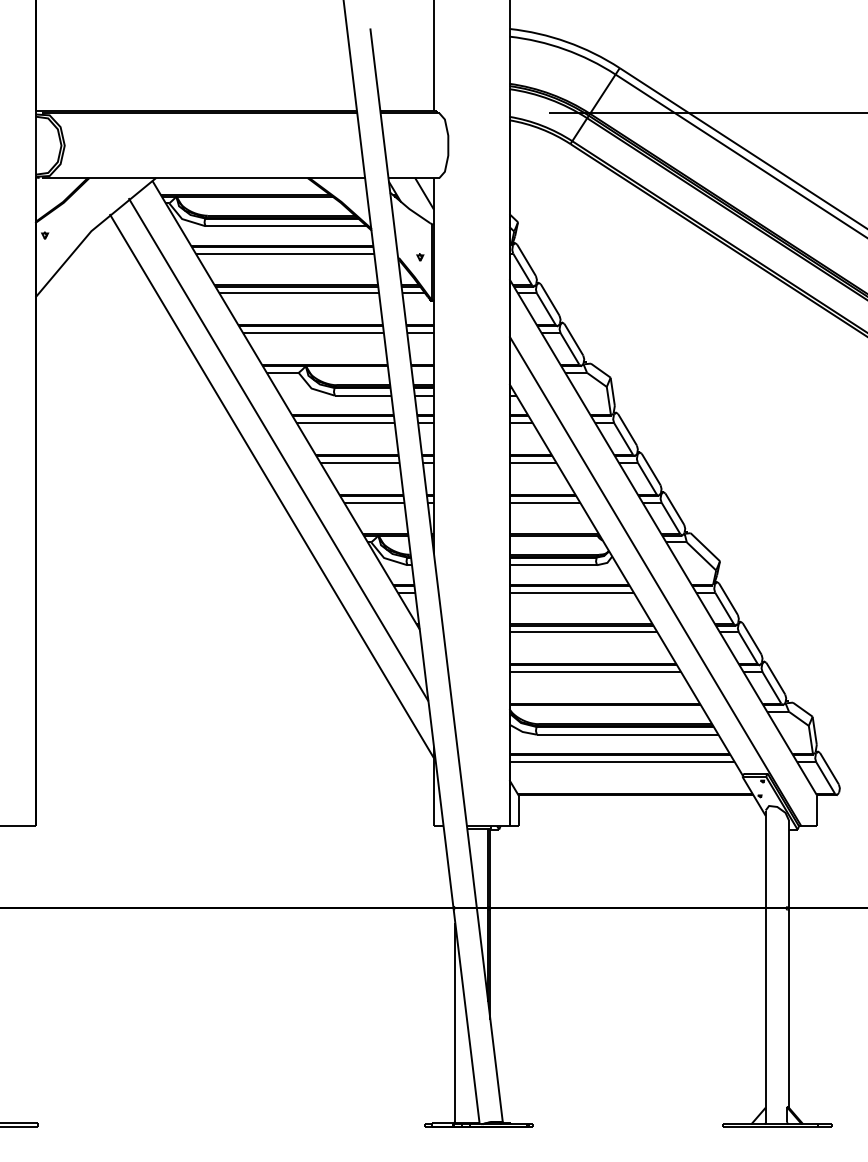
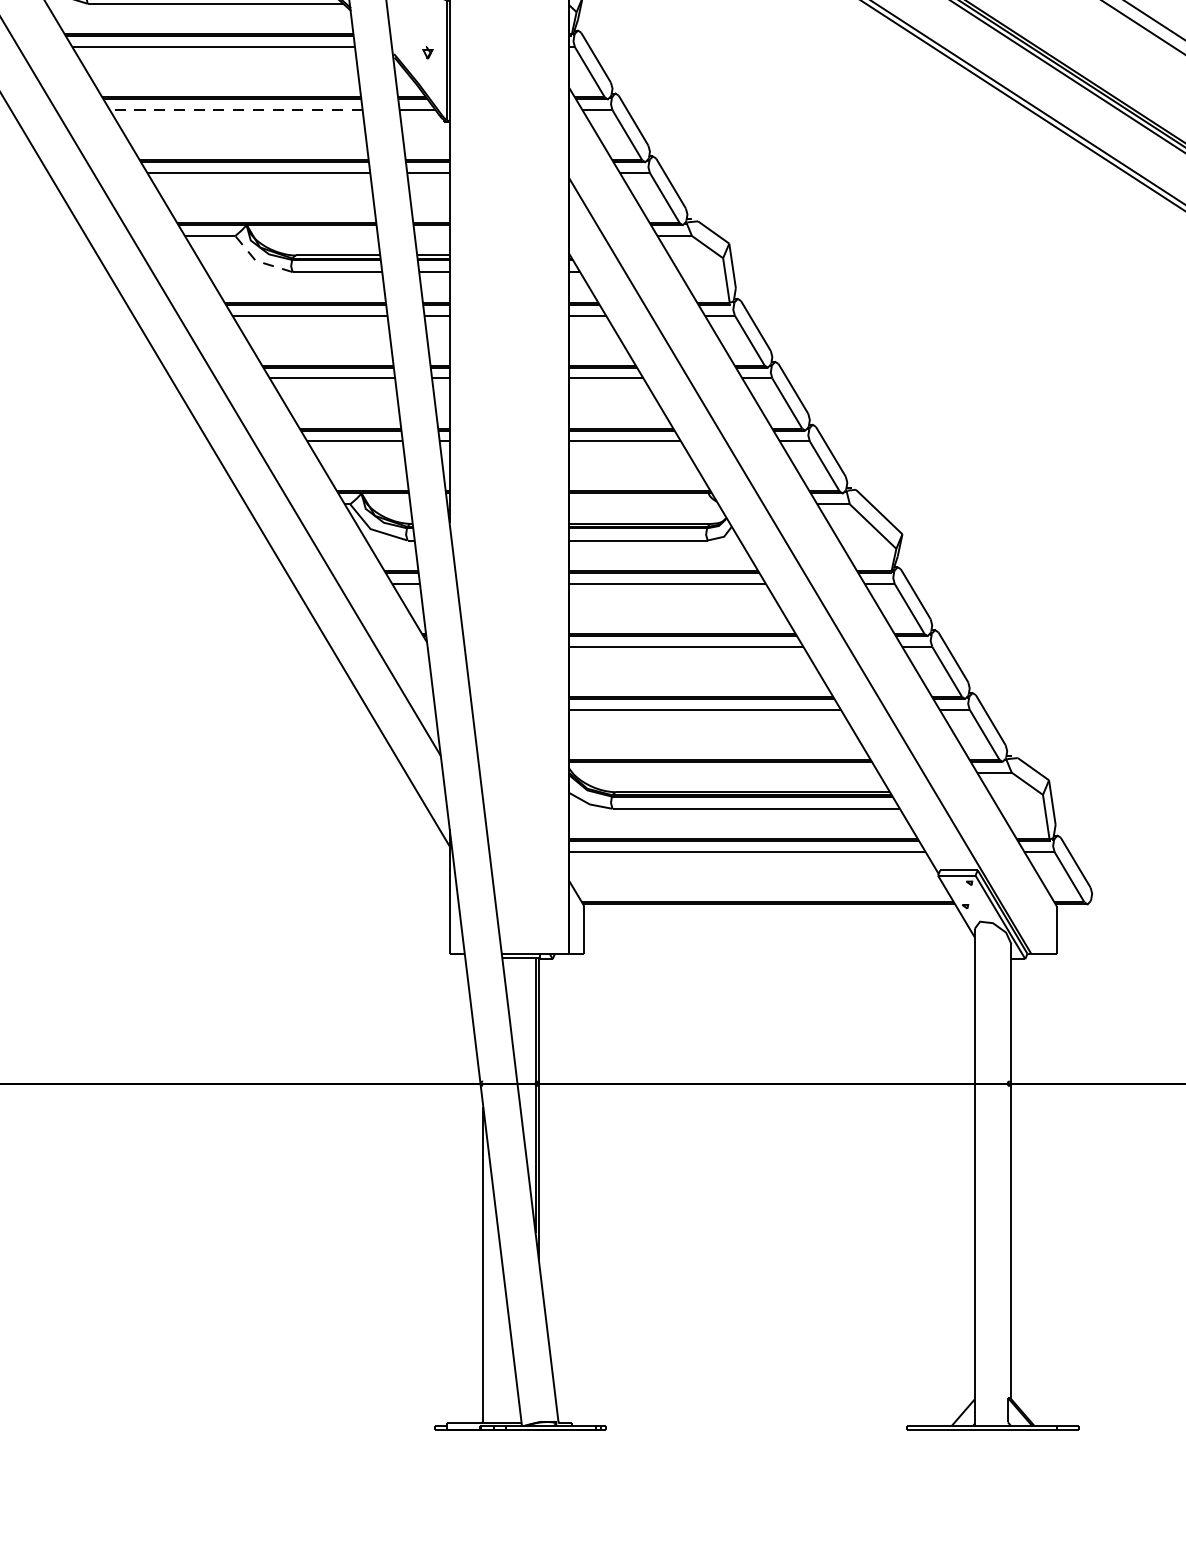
line: (299, 293) -> (236, 110), solid -> dashed
line: (312, 388) -> (257, 260), solid -> dashed

